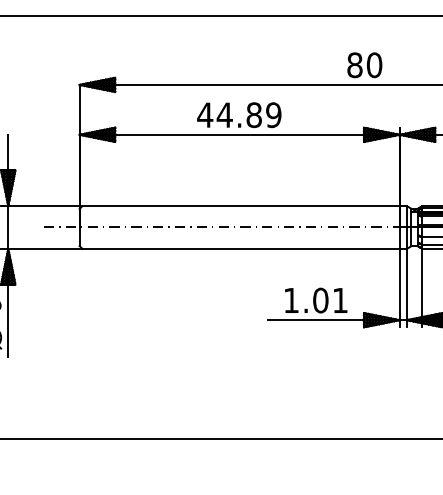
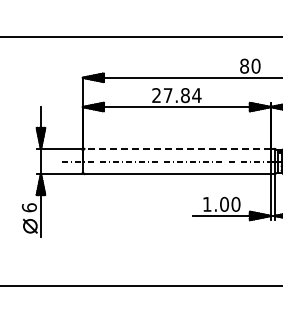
text: (239, 115) -> (176, 95), 44.89 -> 27.84
line: (240, 205) -> (177, 148), solid -> dashed
text: (339, 300) -> (235, 204), 1.01 -> 1.00

